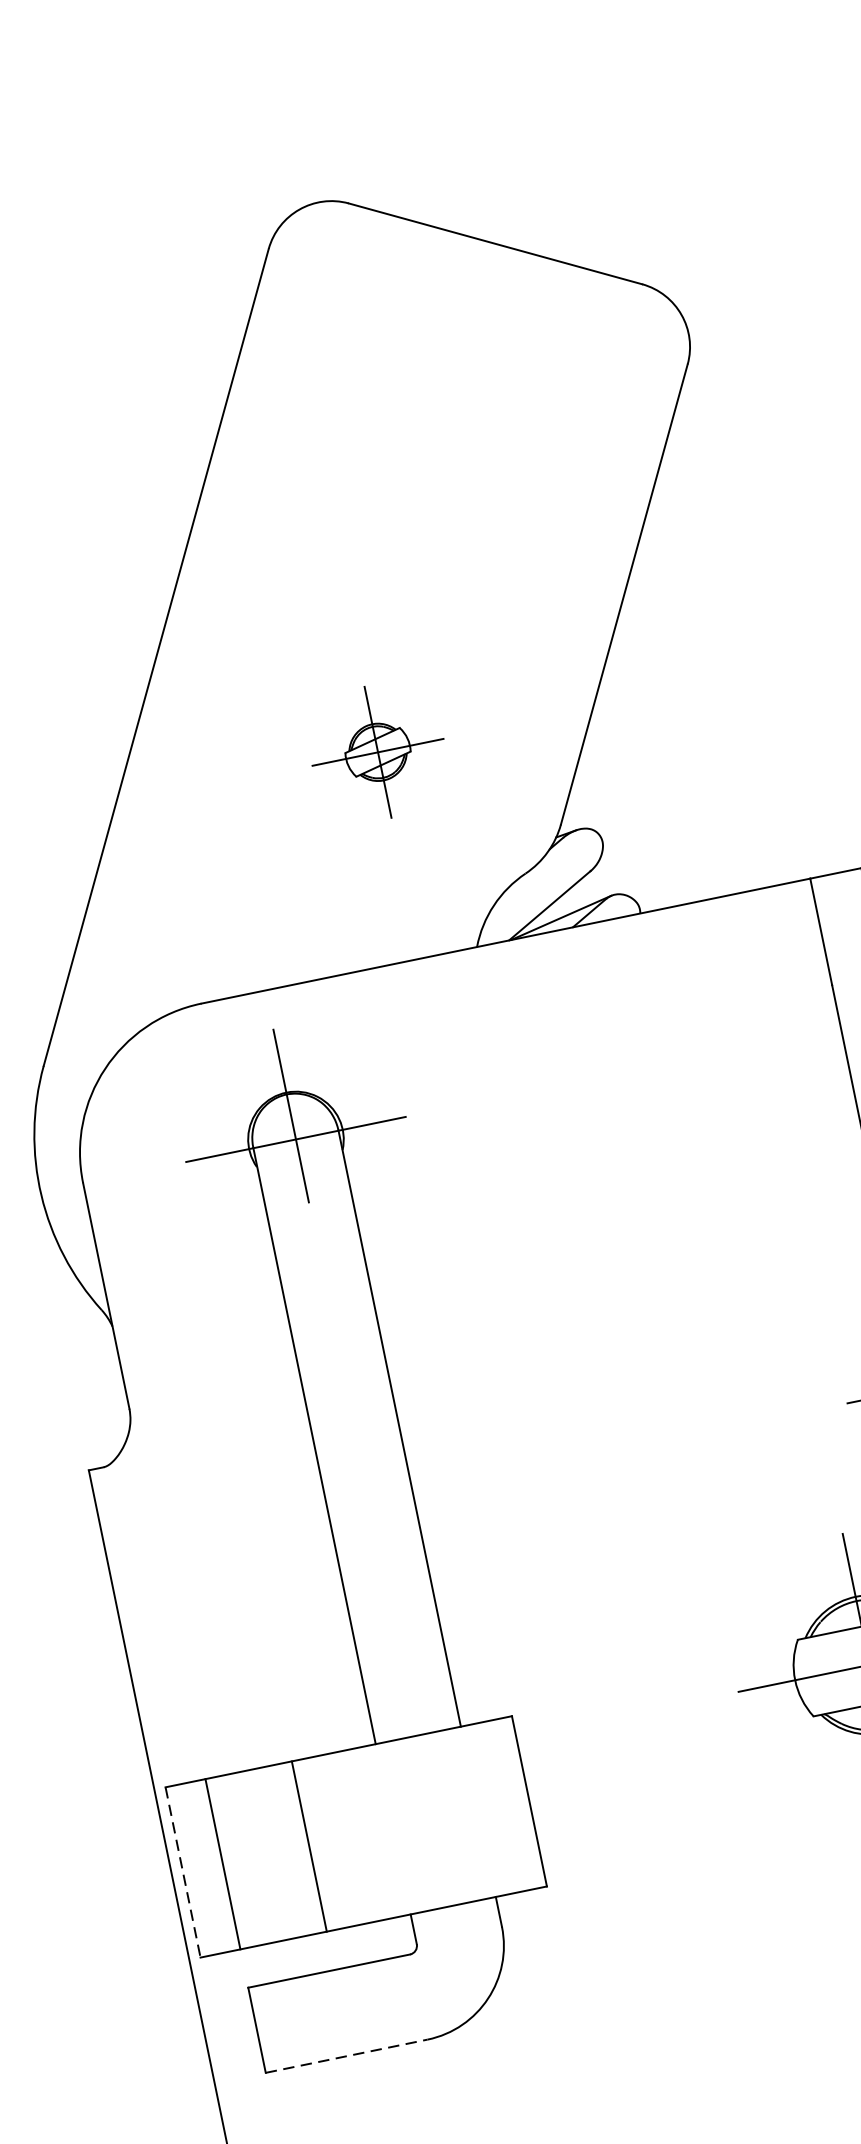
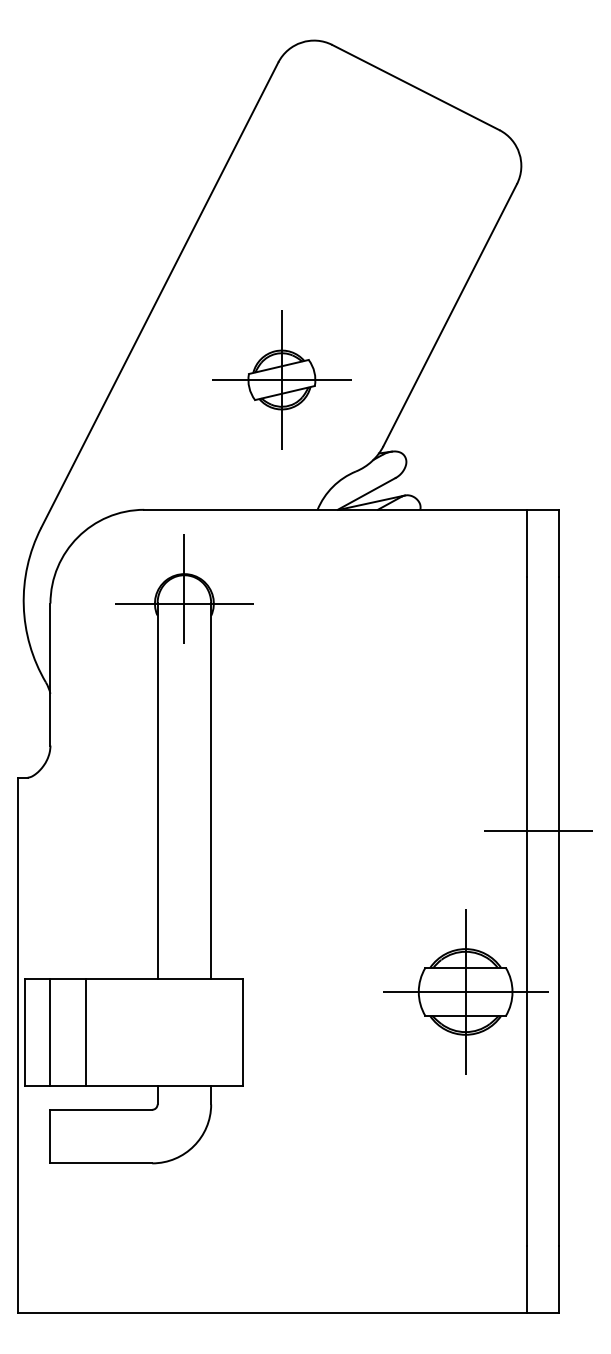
part: (377, 751) -> (281, 379), size x1.67
line: (308, 1845) -> (85, 1031), moved
line: (183, 1872) -> (25, 1032), dashed -> solid
line: (346, 2056) -> (101, 1163), dashed -> solid

